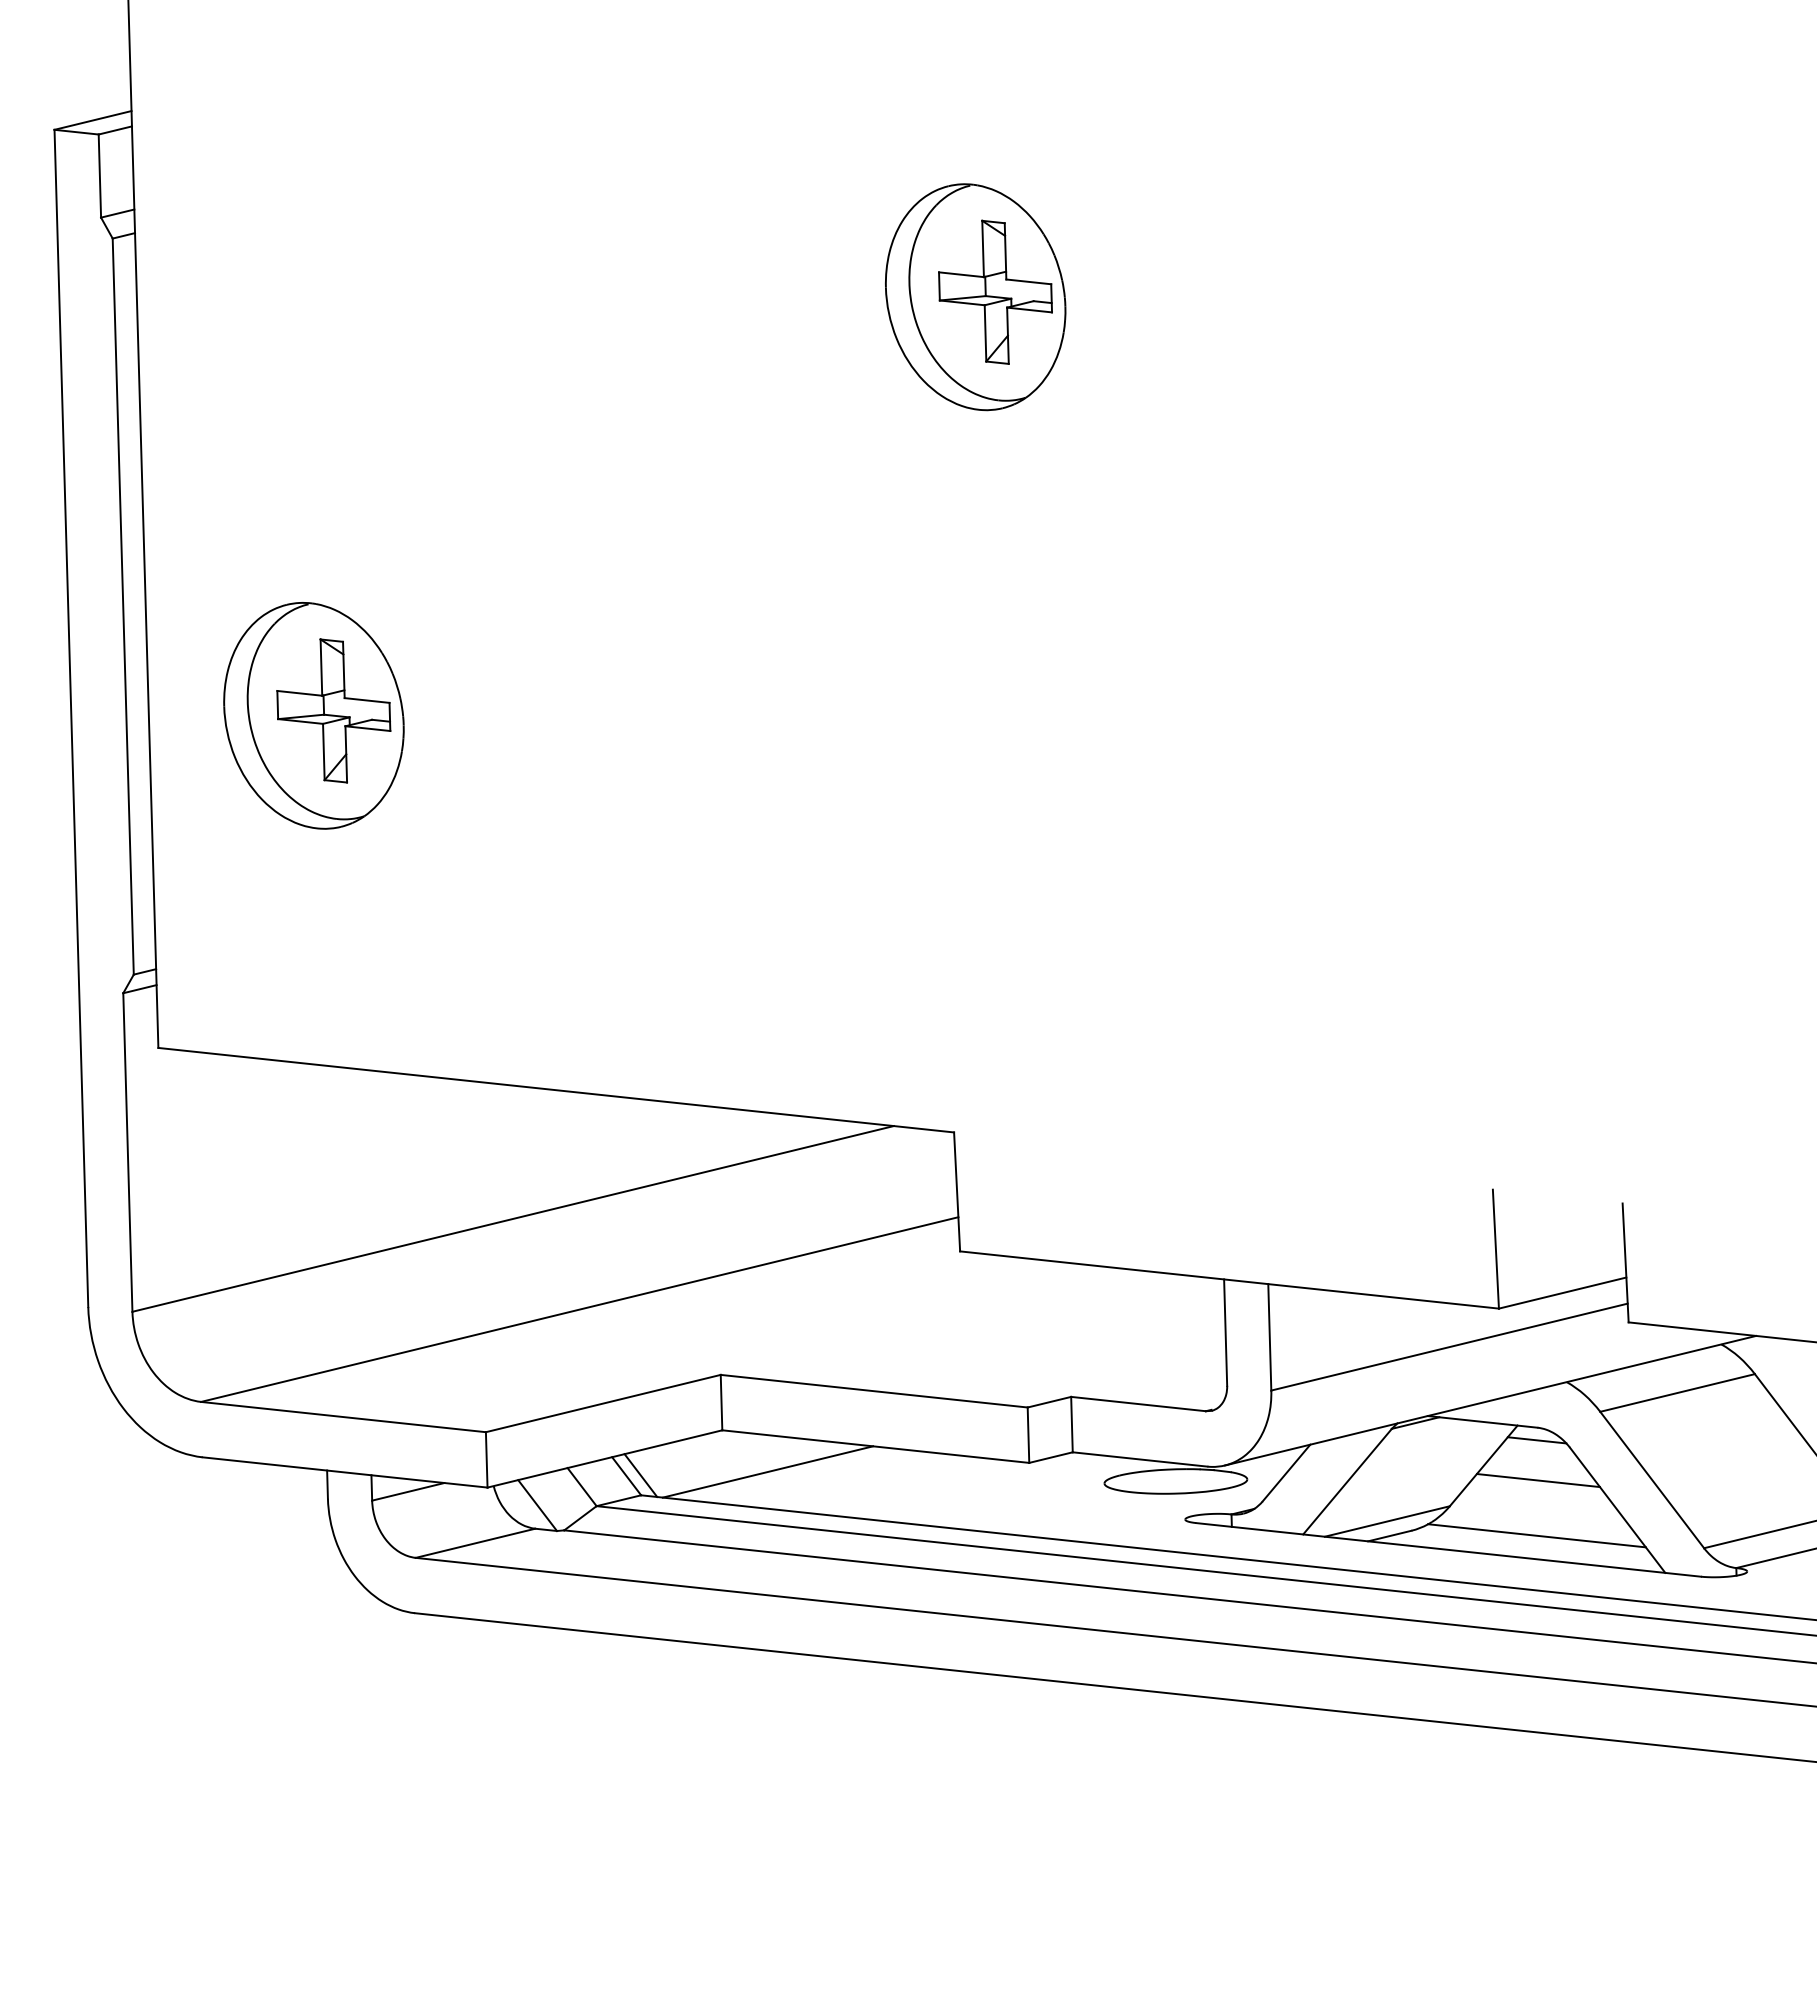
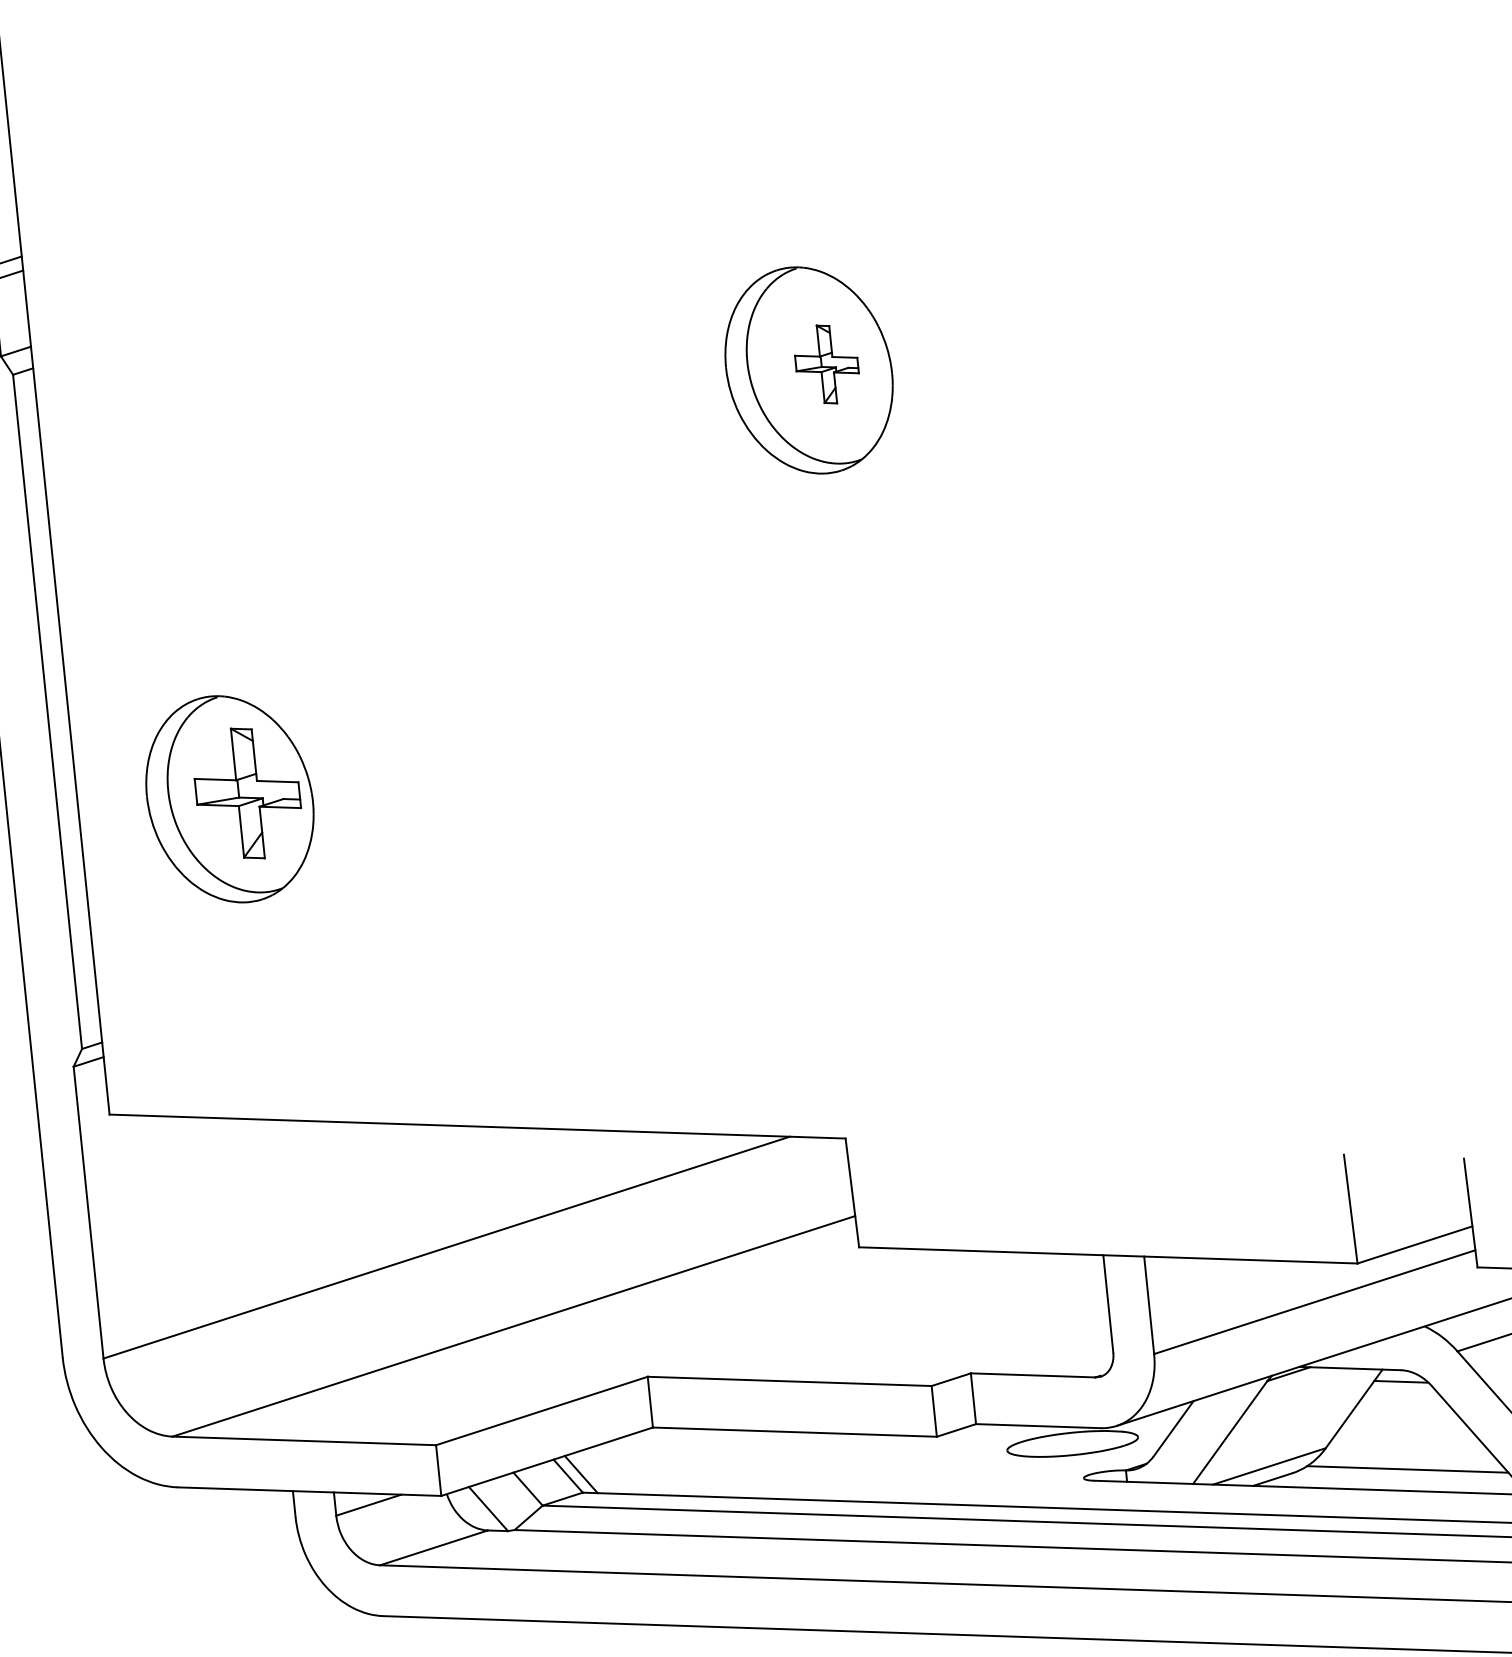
part: (995, 291) -> (826, 363), size x0.6
line: (767, 1471) -> (697, 1462), removed
line: (1537, 1480) -> (1404, 1418), removed

